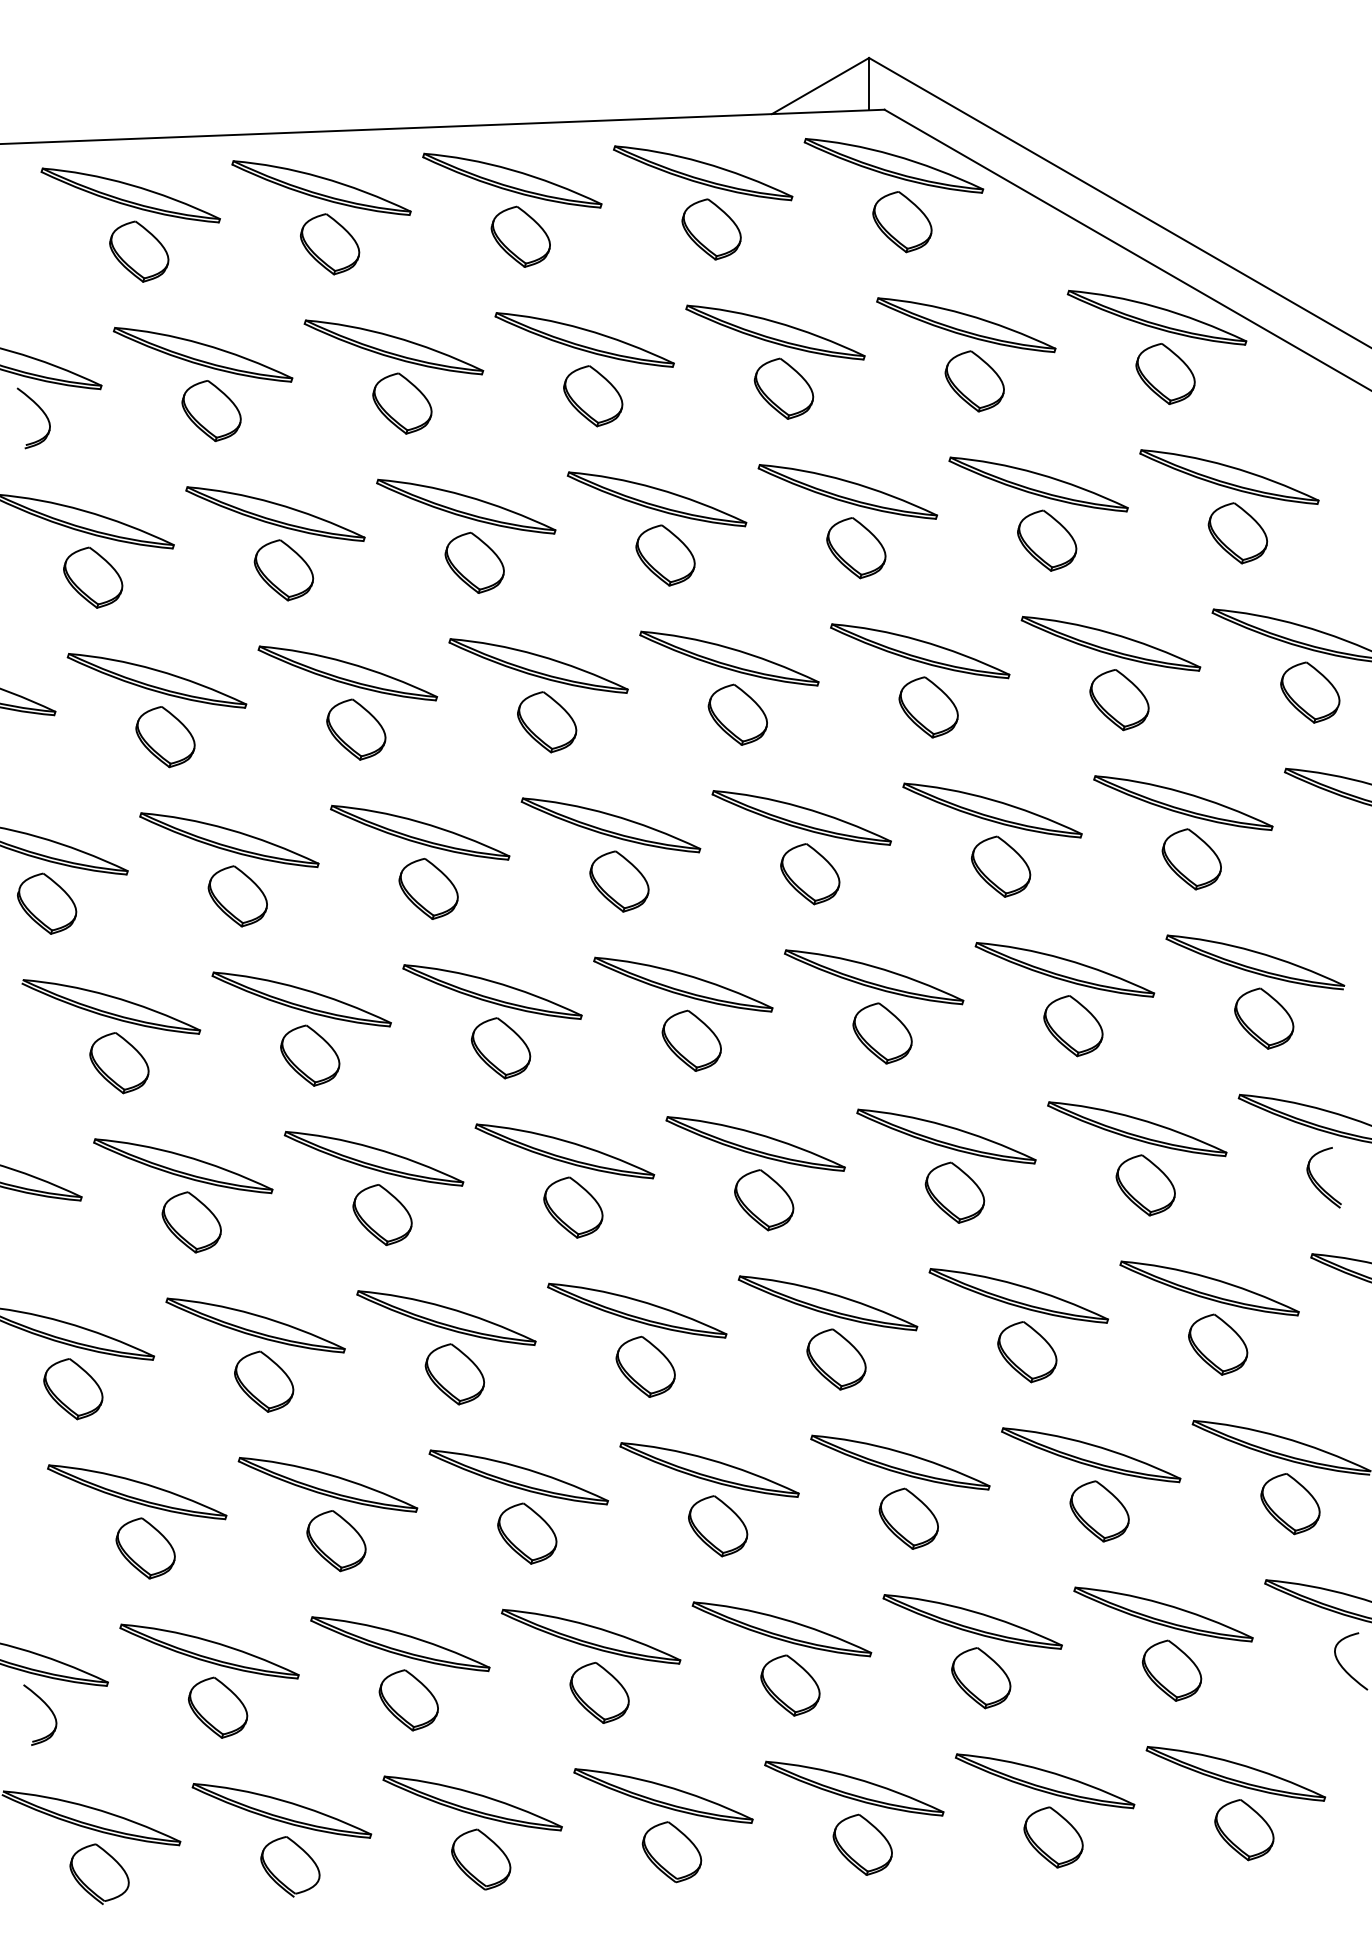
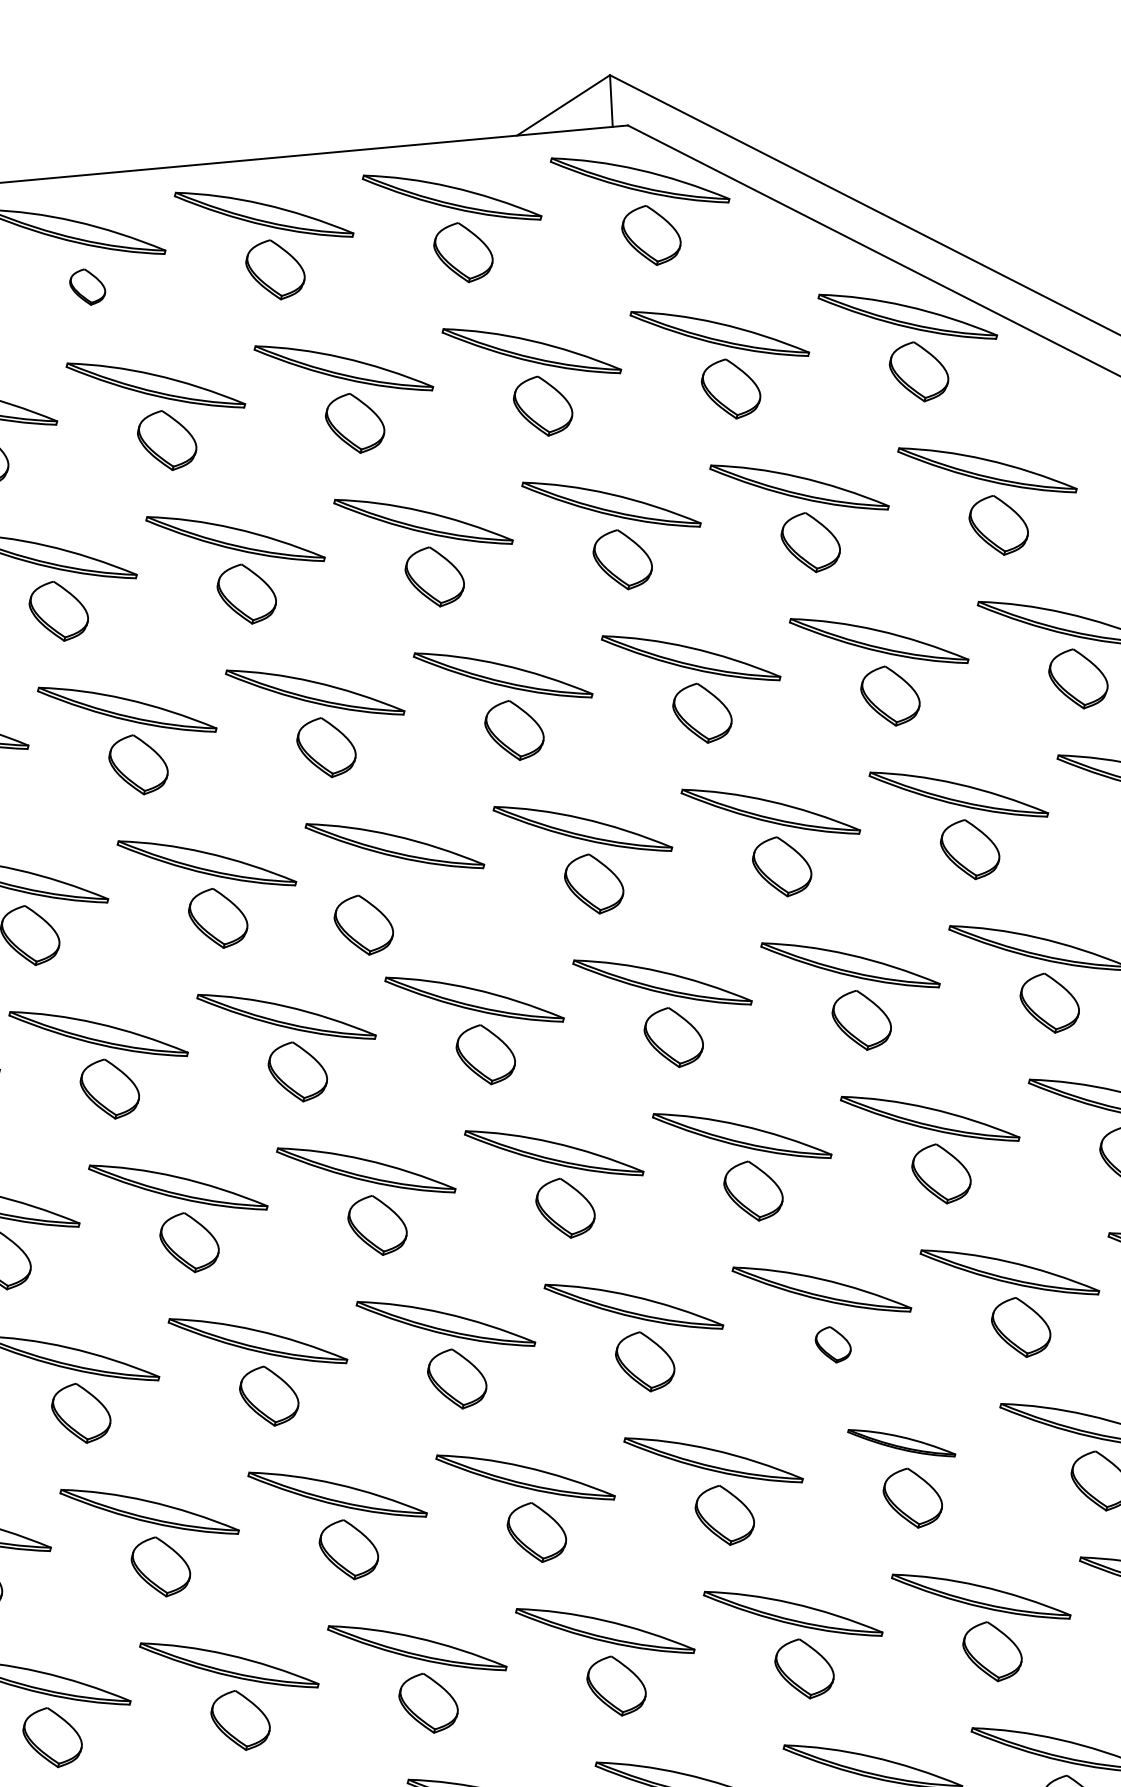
part: (330, 244) -> (87, 287), size x0.6
part: (619, 881) -> (363, 925), moved
part: (1027, 1352) -> (833, 1345), size x0.6
part: (1091, 1455) -> (901, 1443), size x0.6

